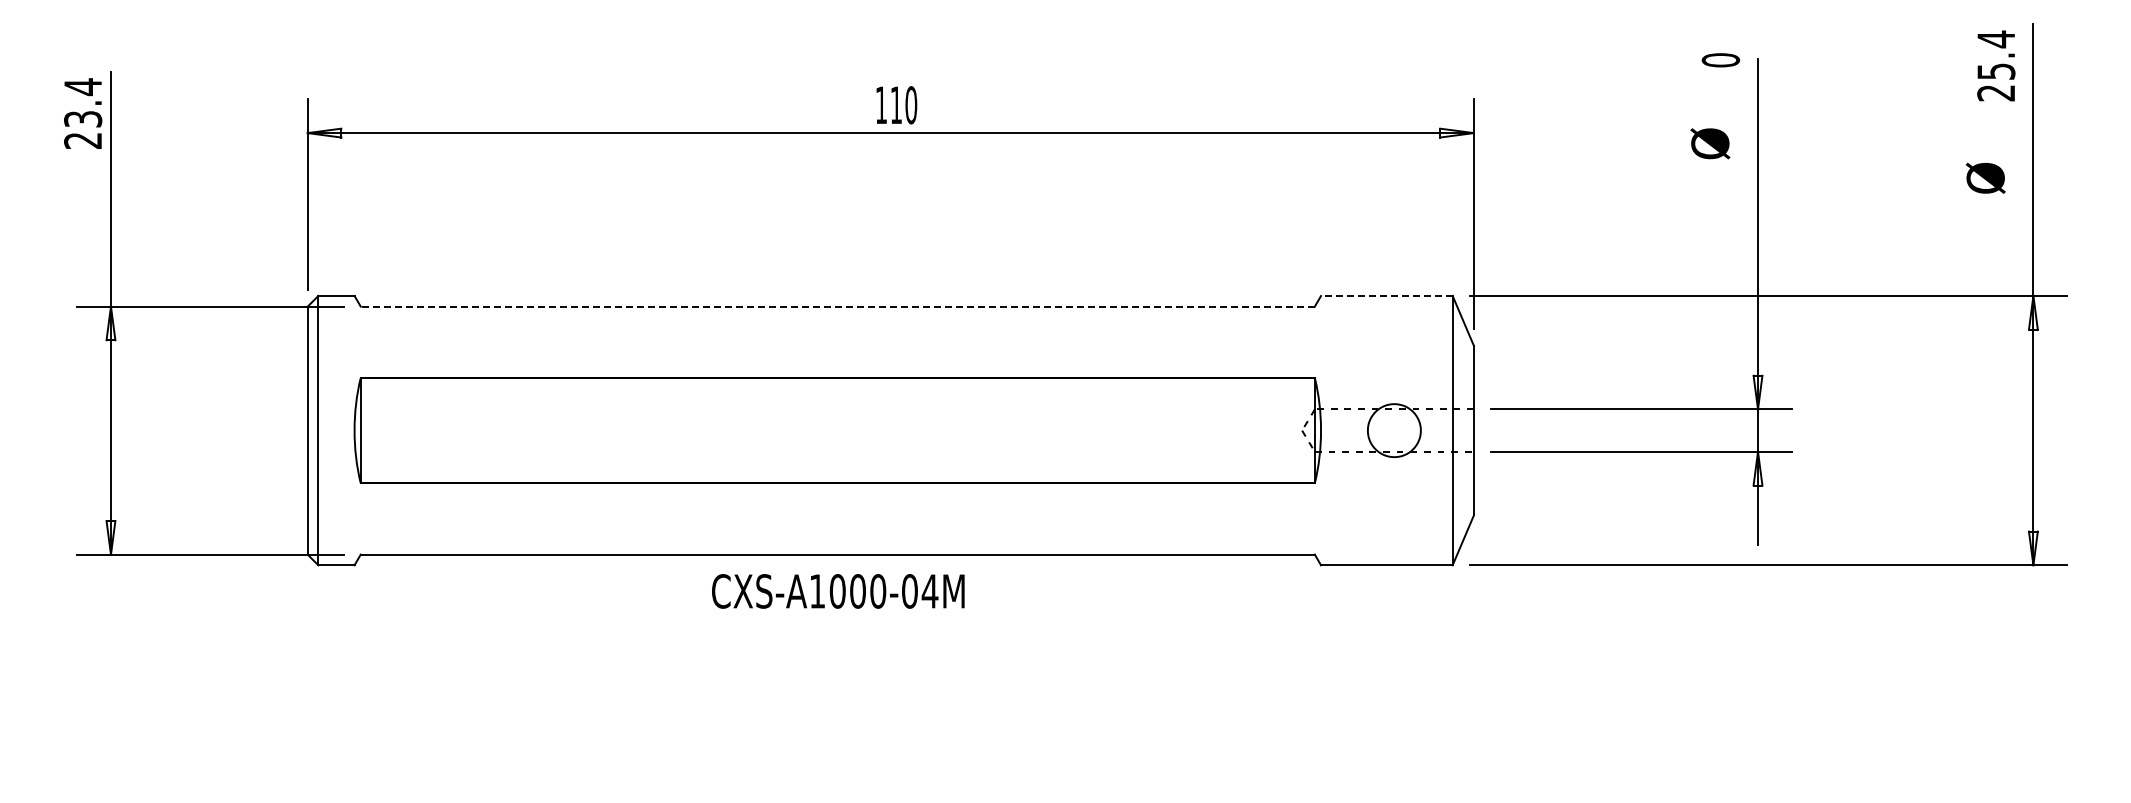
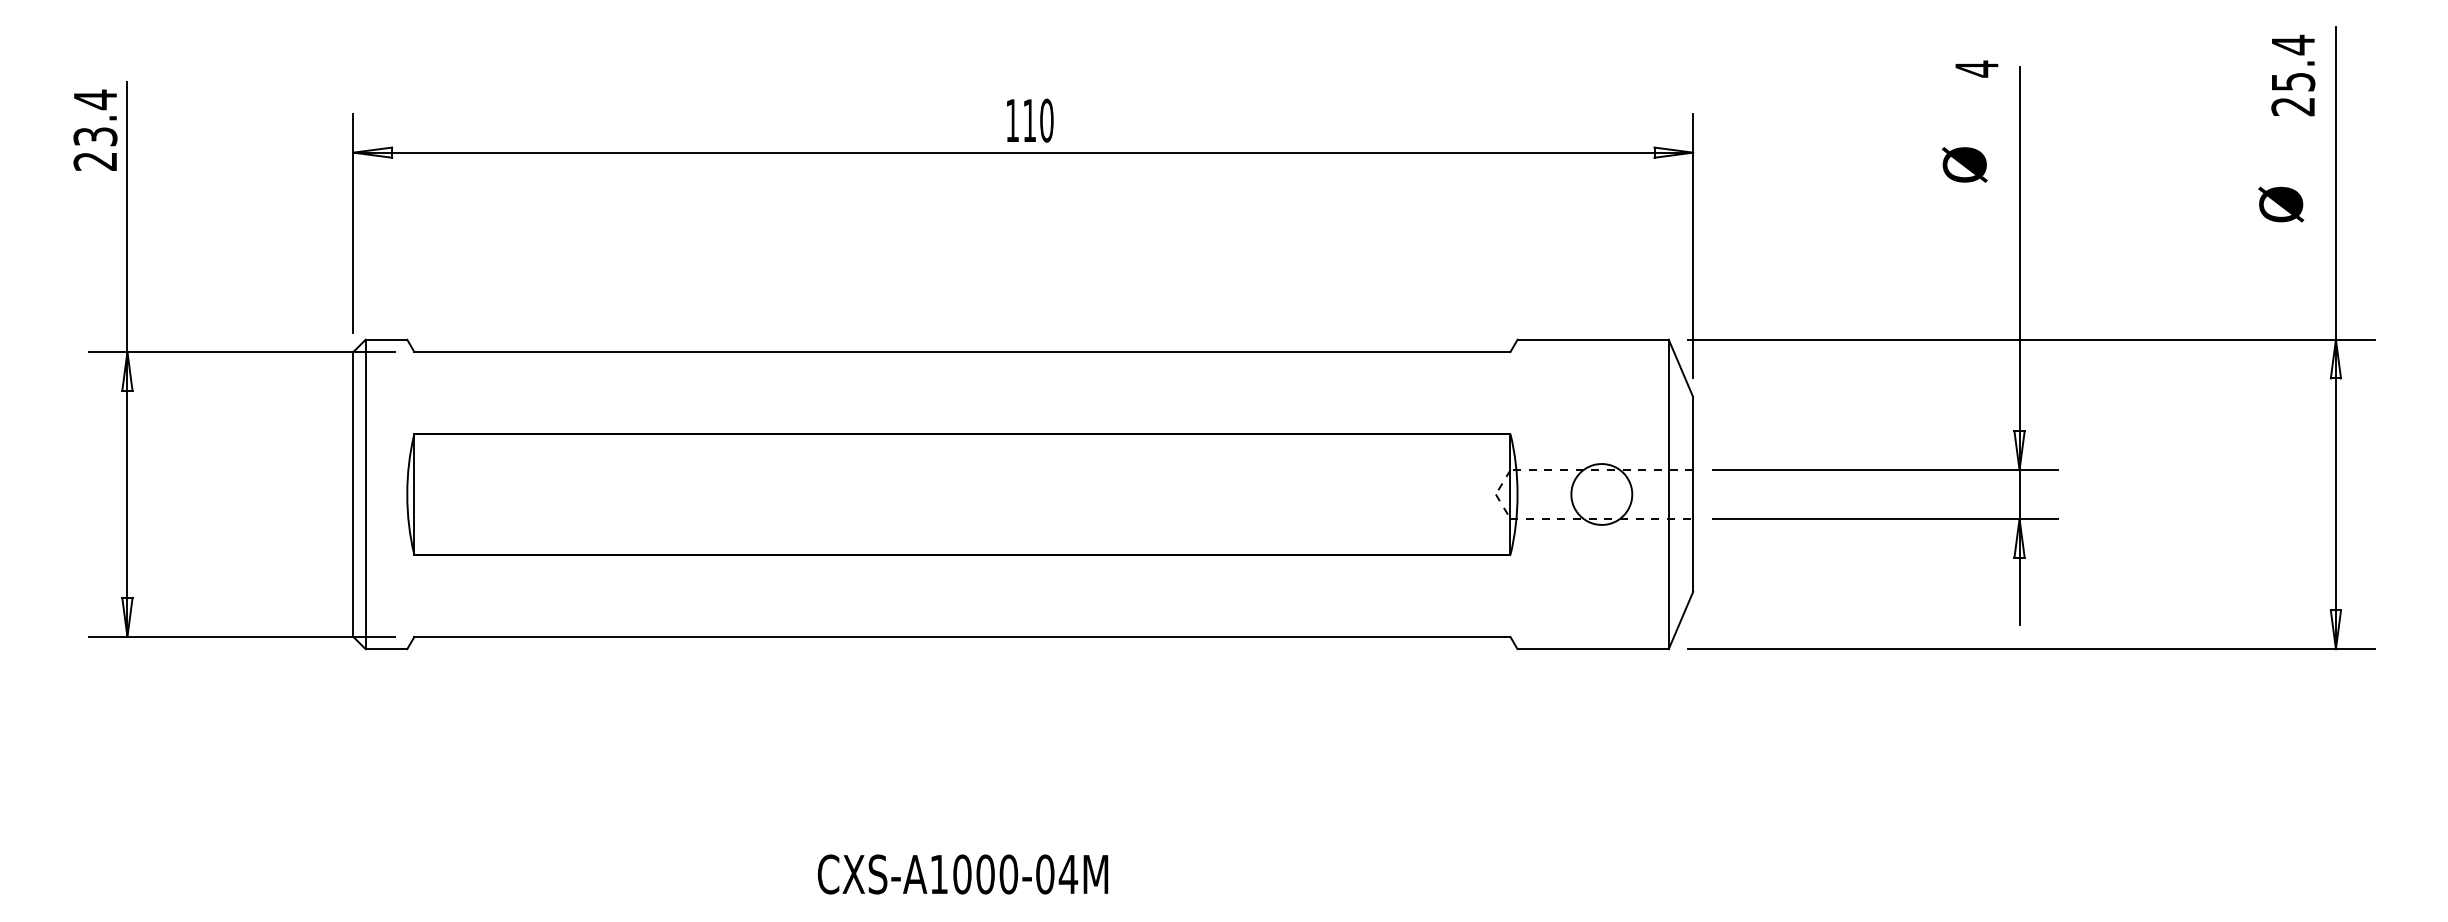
text: (1720, 59) -> (1976, 68), 0 -> 4
line: (1386, 296) -> (1592, 340), dashed -> solid
line: (837, 306) -> (962, 351), dashed -> solid
text: (838, 591) -> (963, 874), moved

